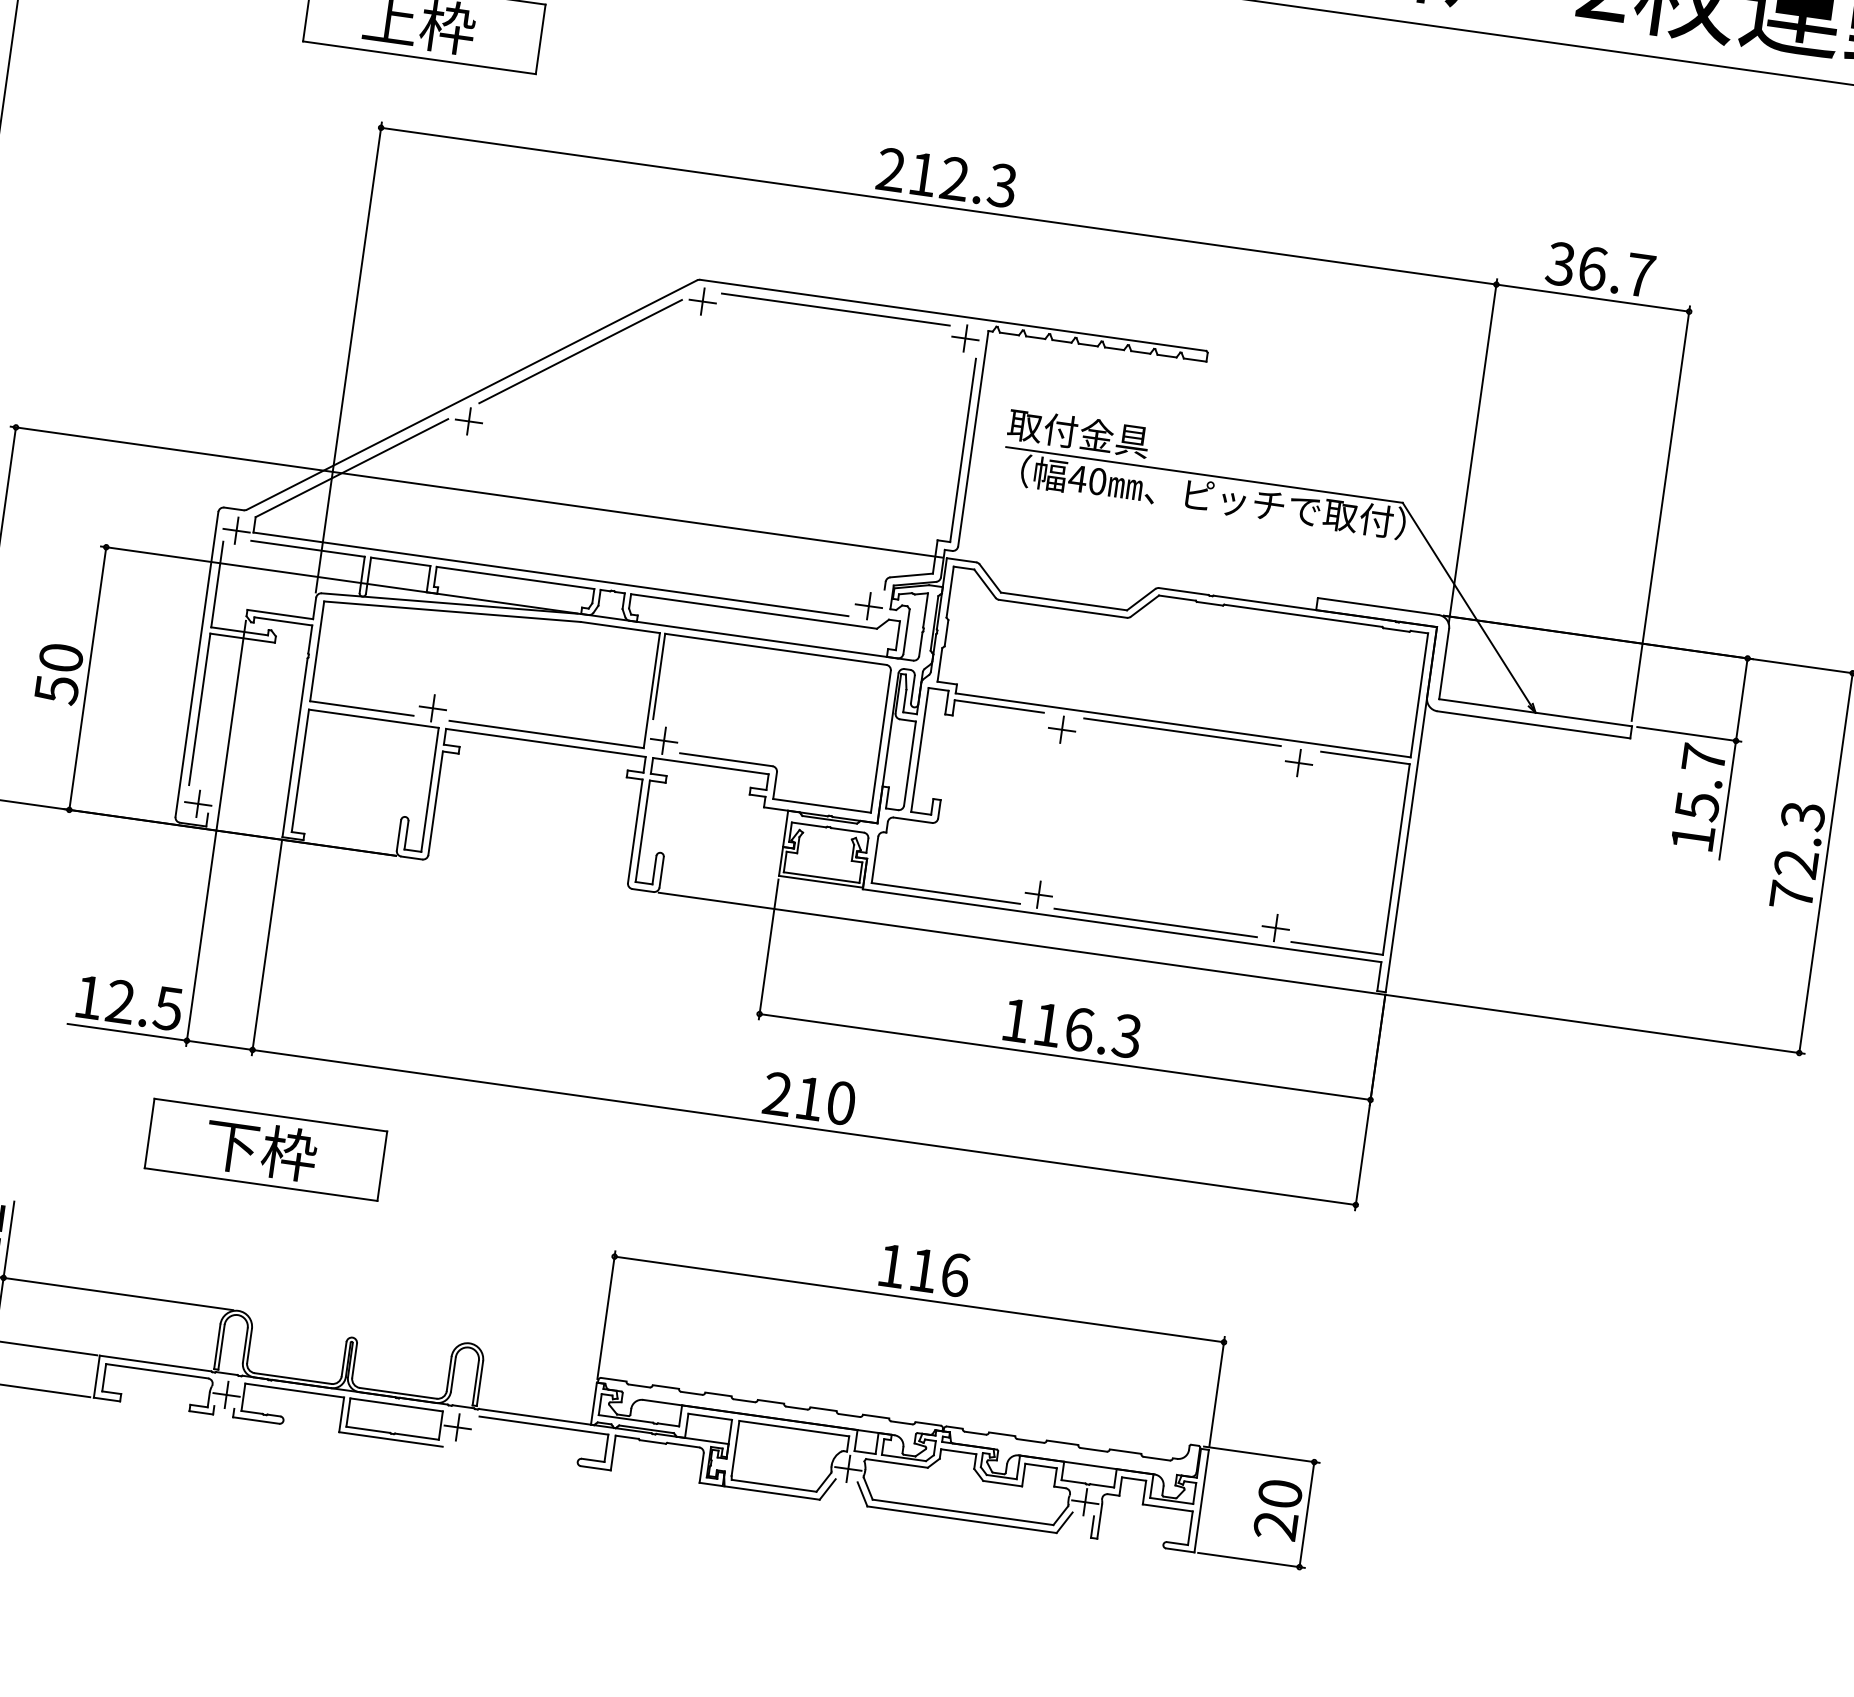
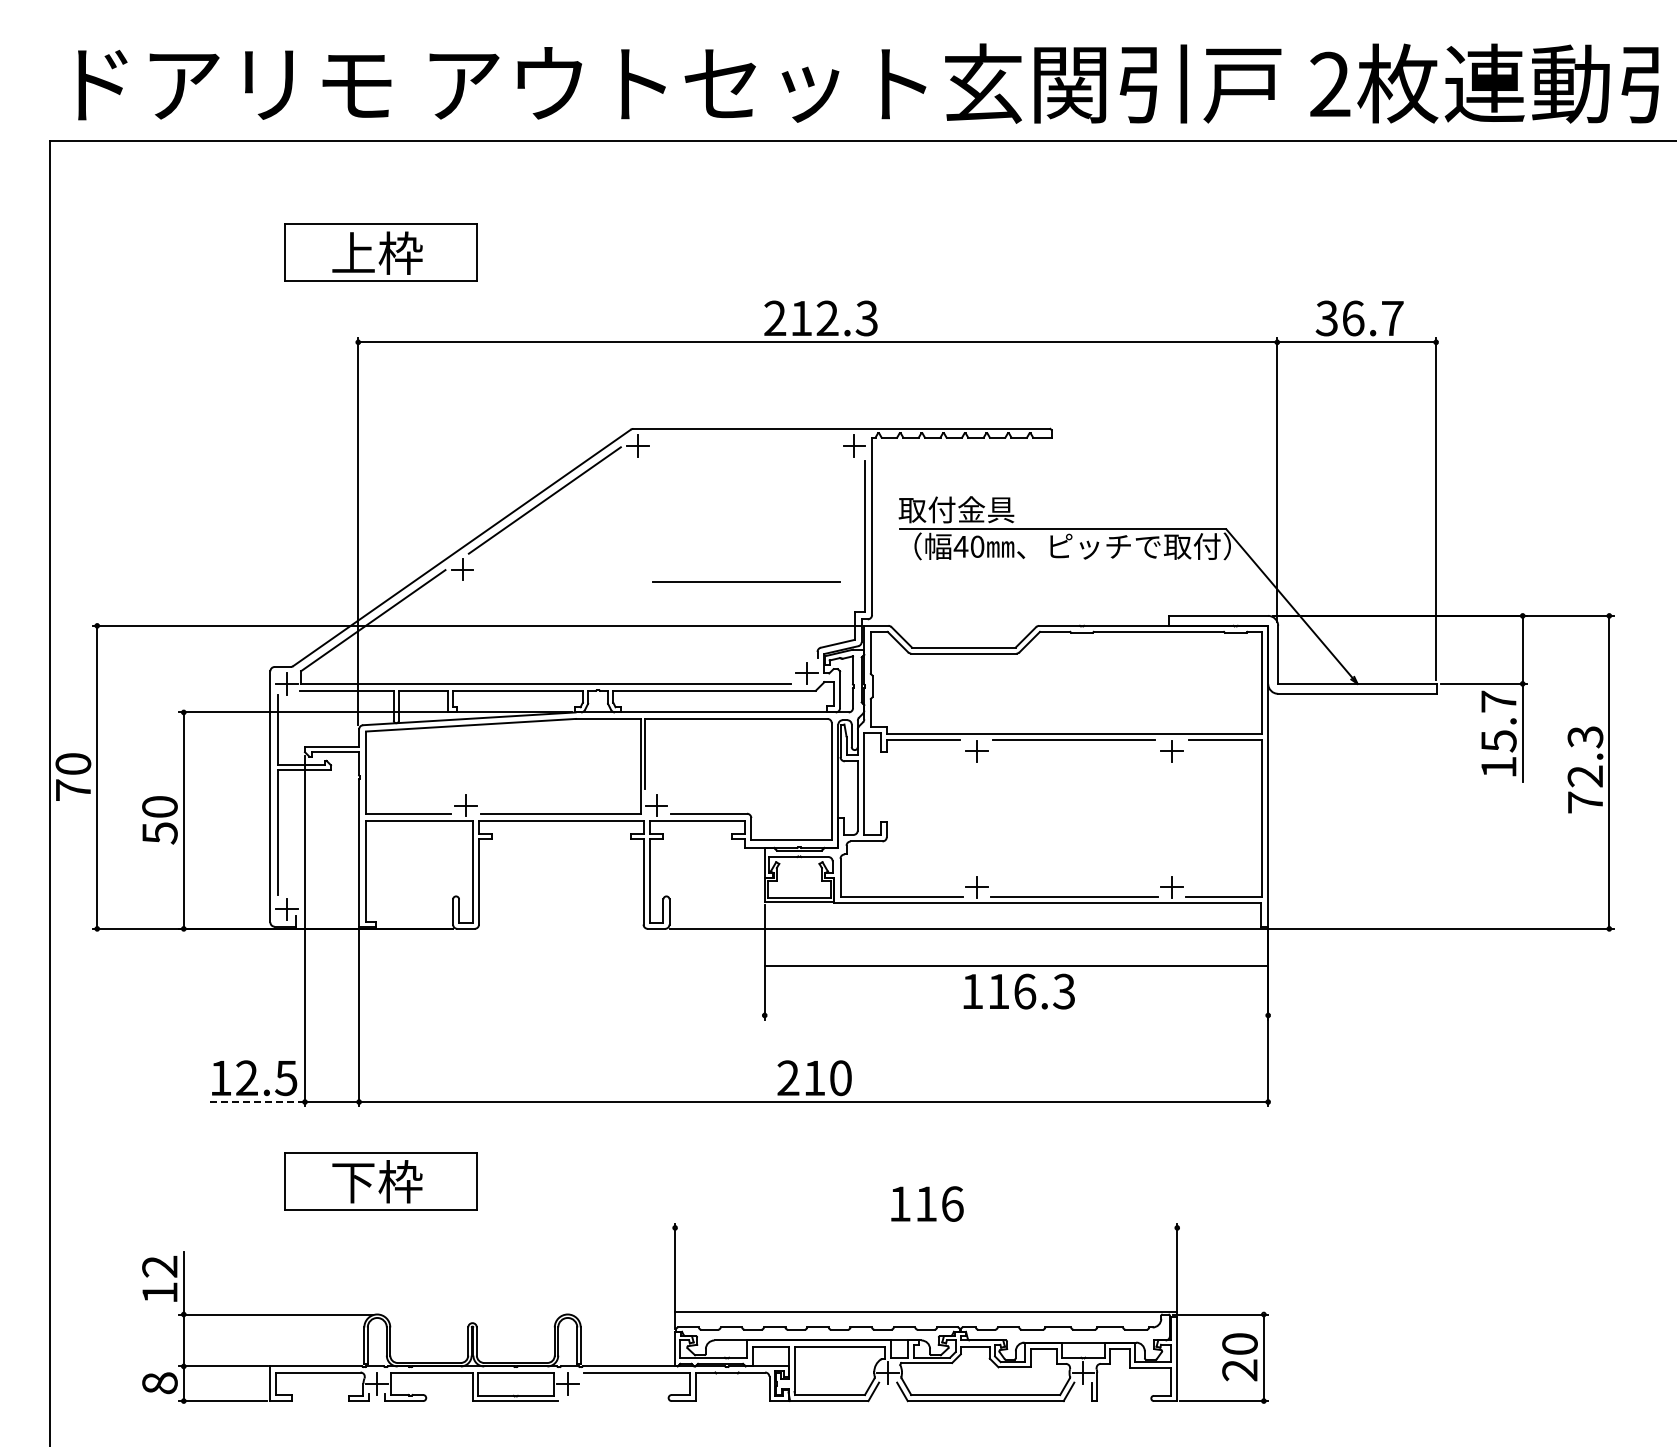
line: (836, 309) -> (746, 581), moved
line: (126, 1032) -> (255, 1102), solid -> dashed
line: (1065, 1057) -> (1016, 966), moved
line: (919, 1298) -> (926, 1311), moved

